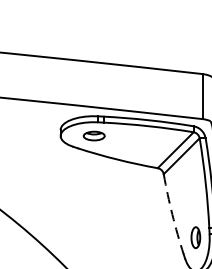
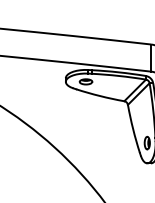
arc: (172, 215) -> (133, 129), dashed -> solid

